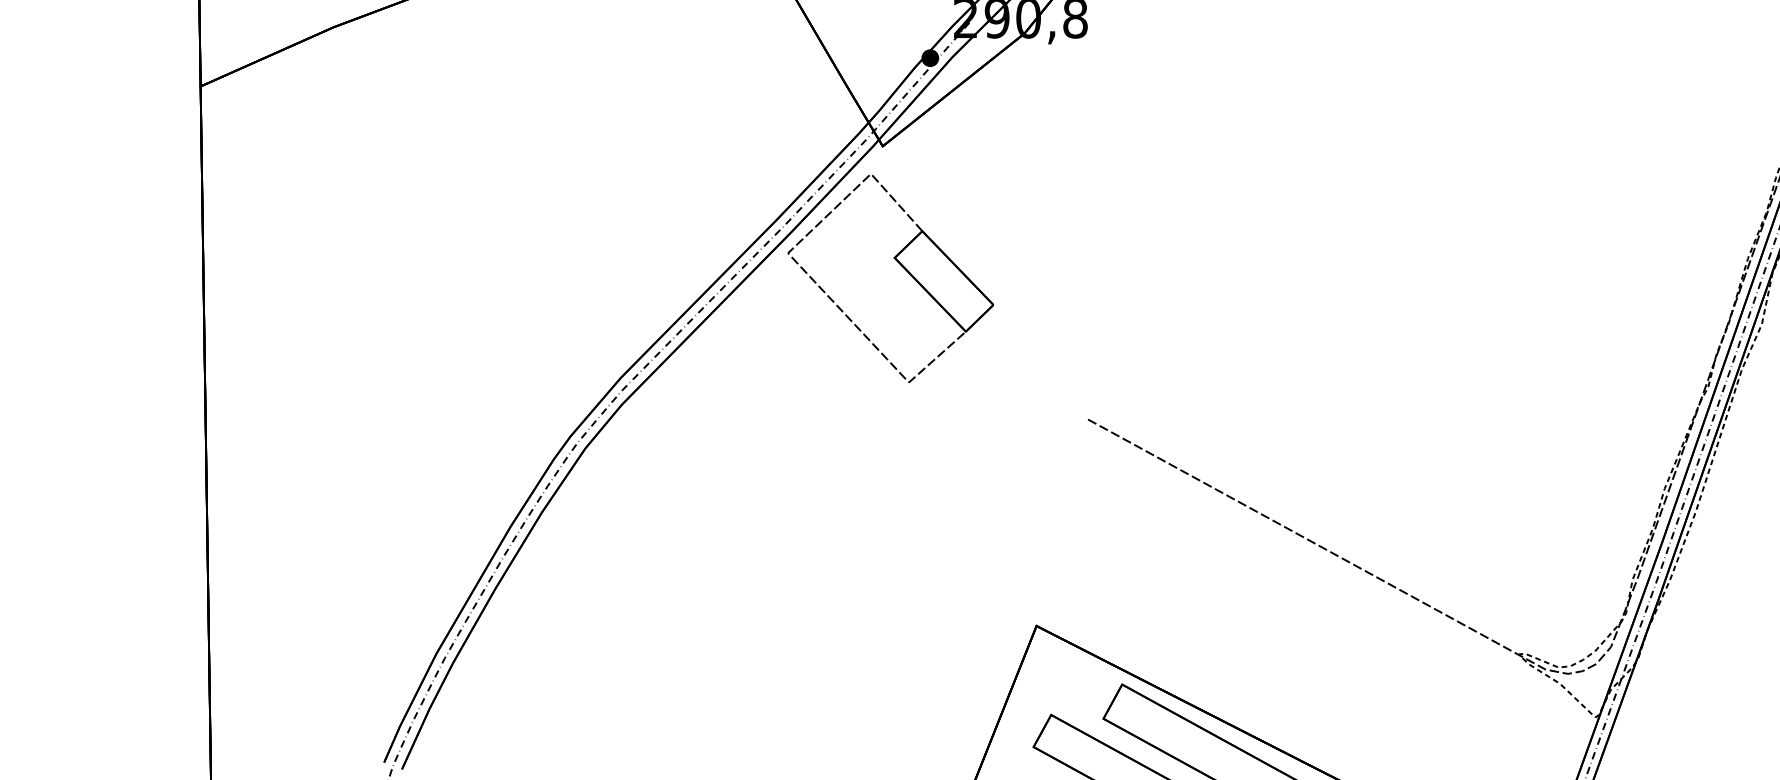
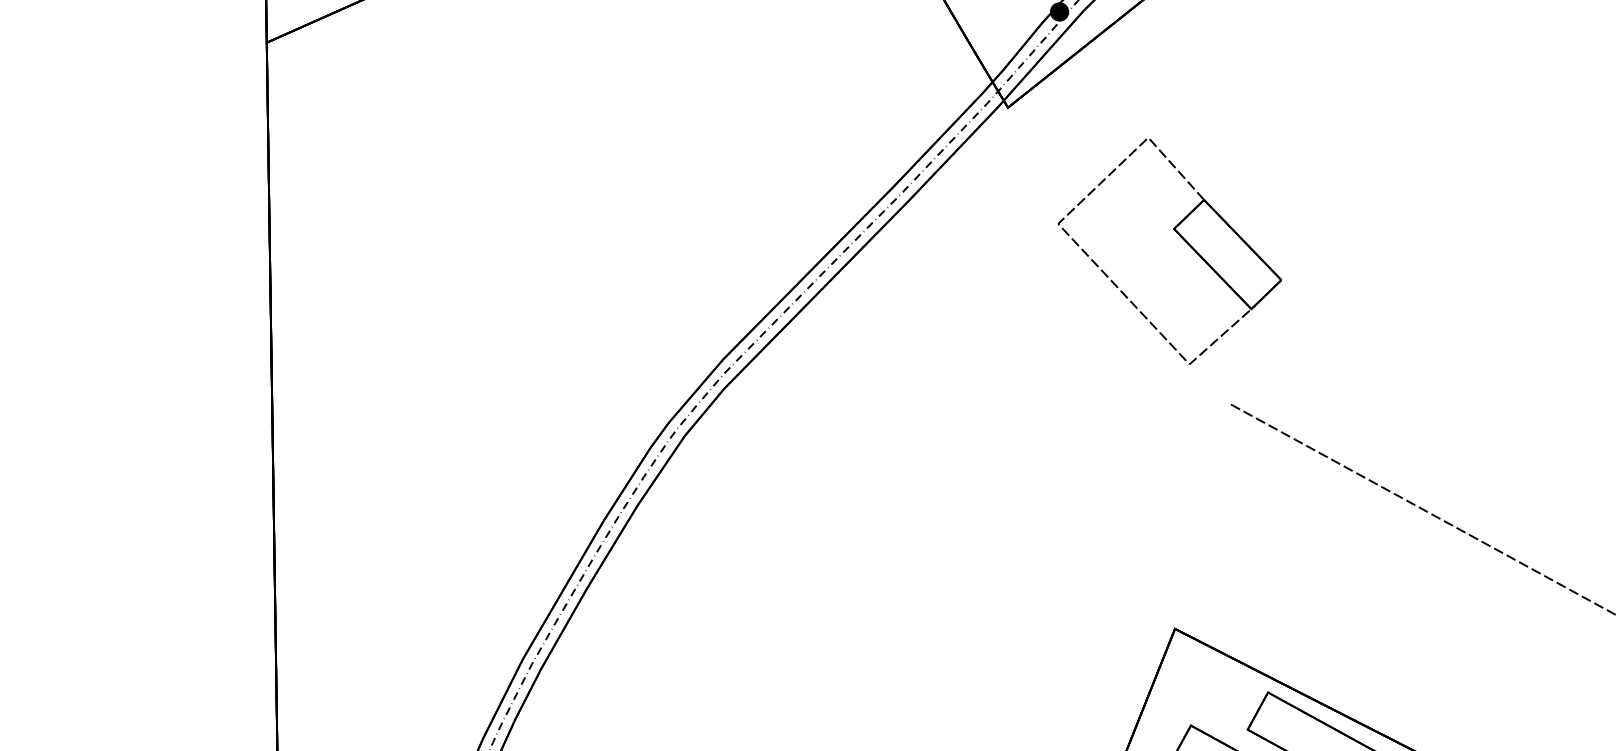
part: (901, 266) -> (1181, 238), moved

